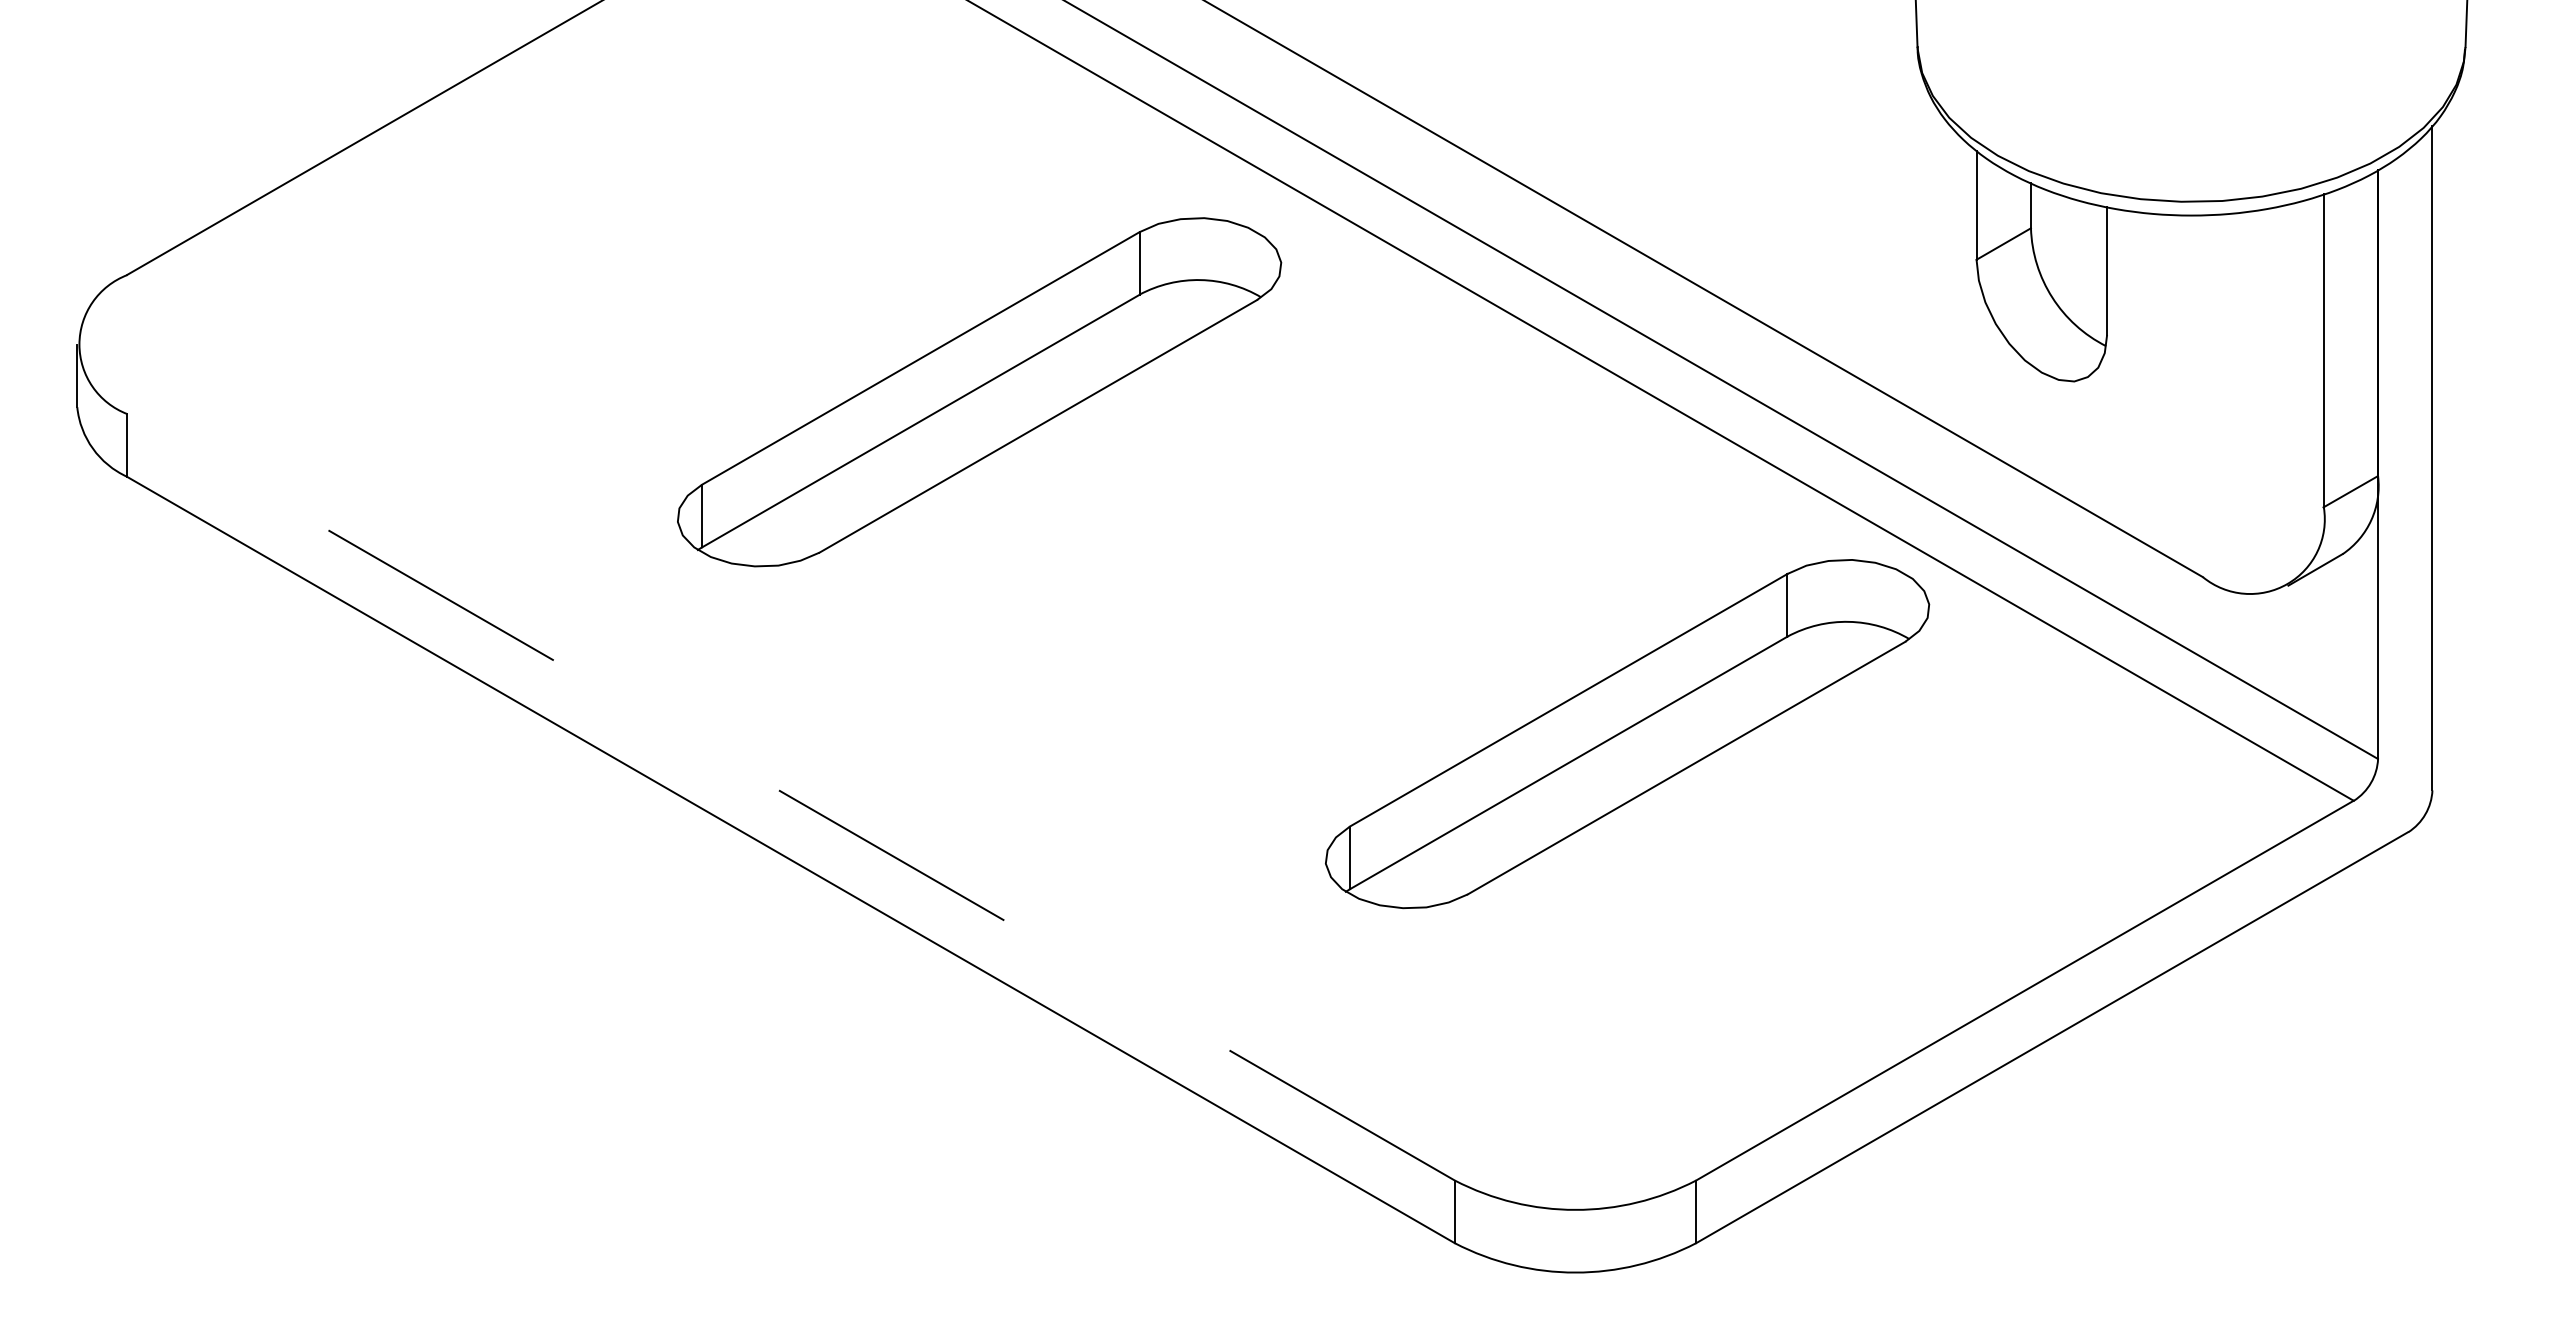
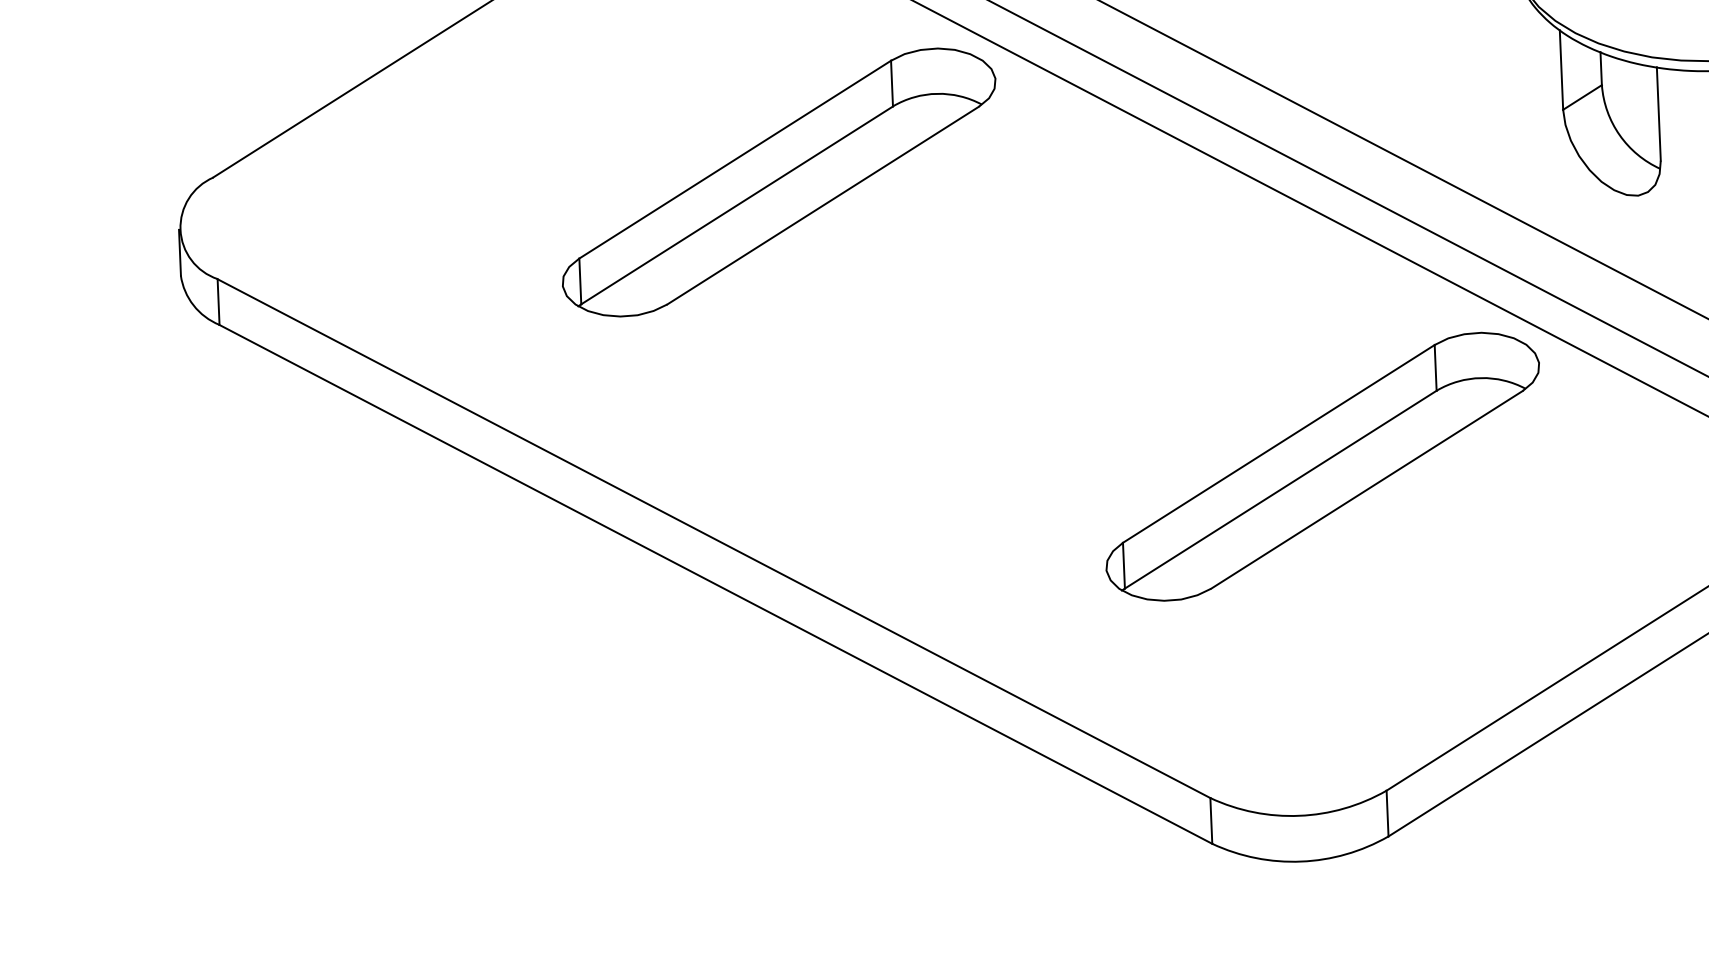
part: (979, 392) -> (779, 182), moved
line: (790, 797) -> (713, 538), dashed -> solid

